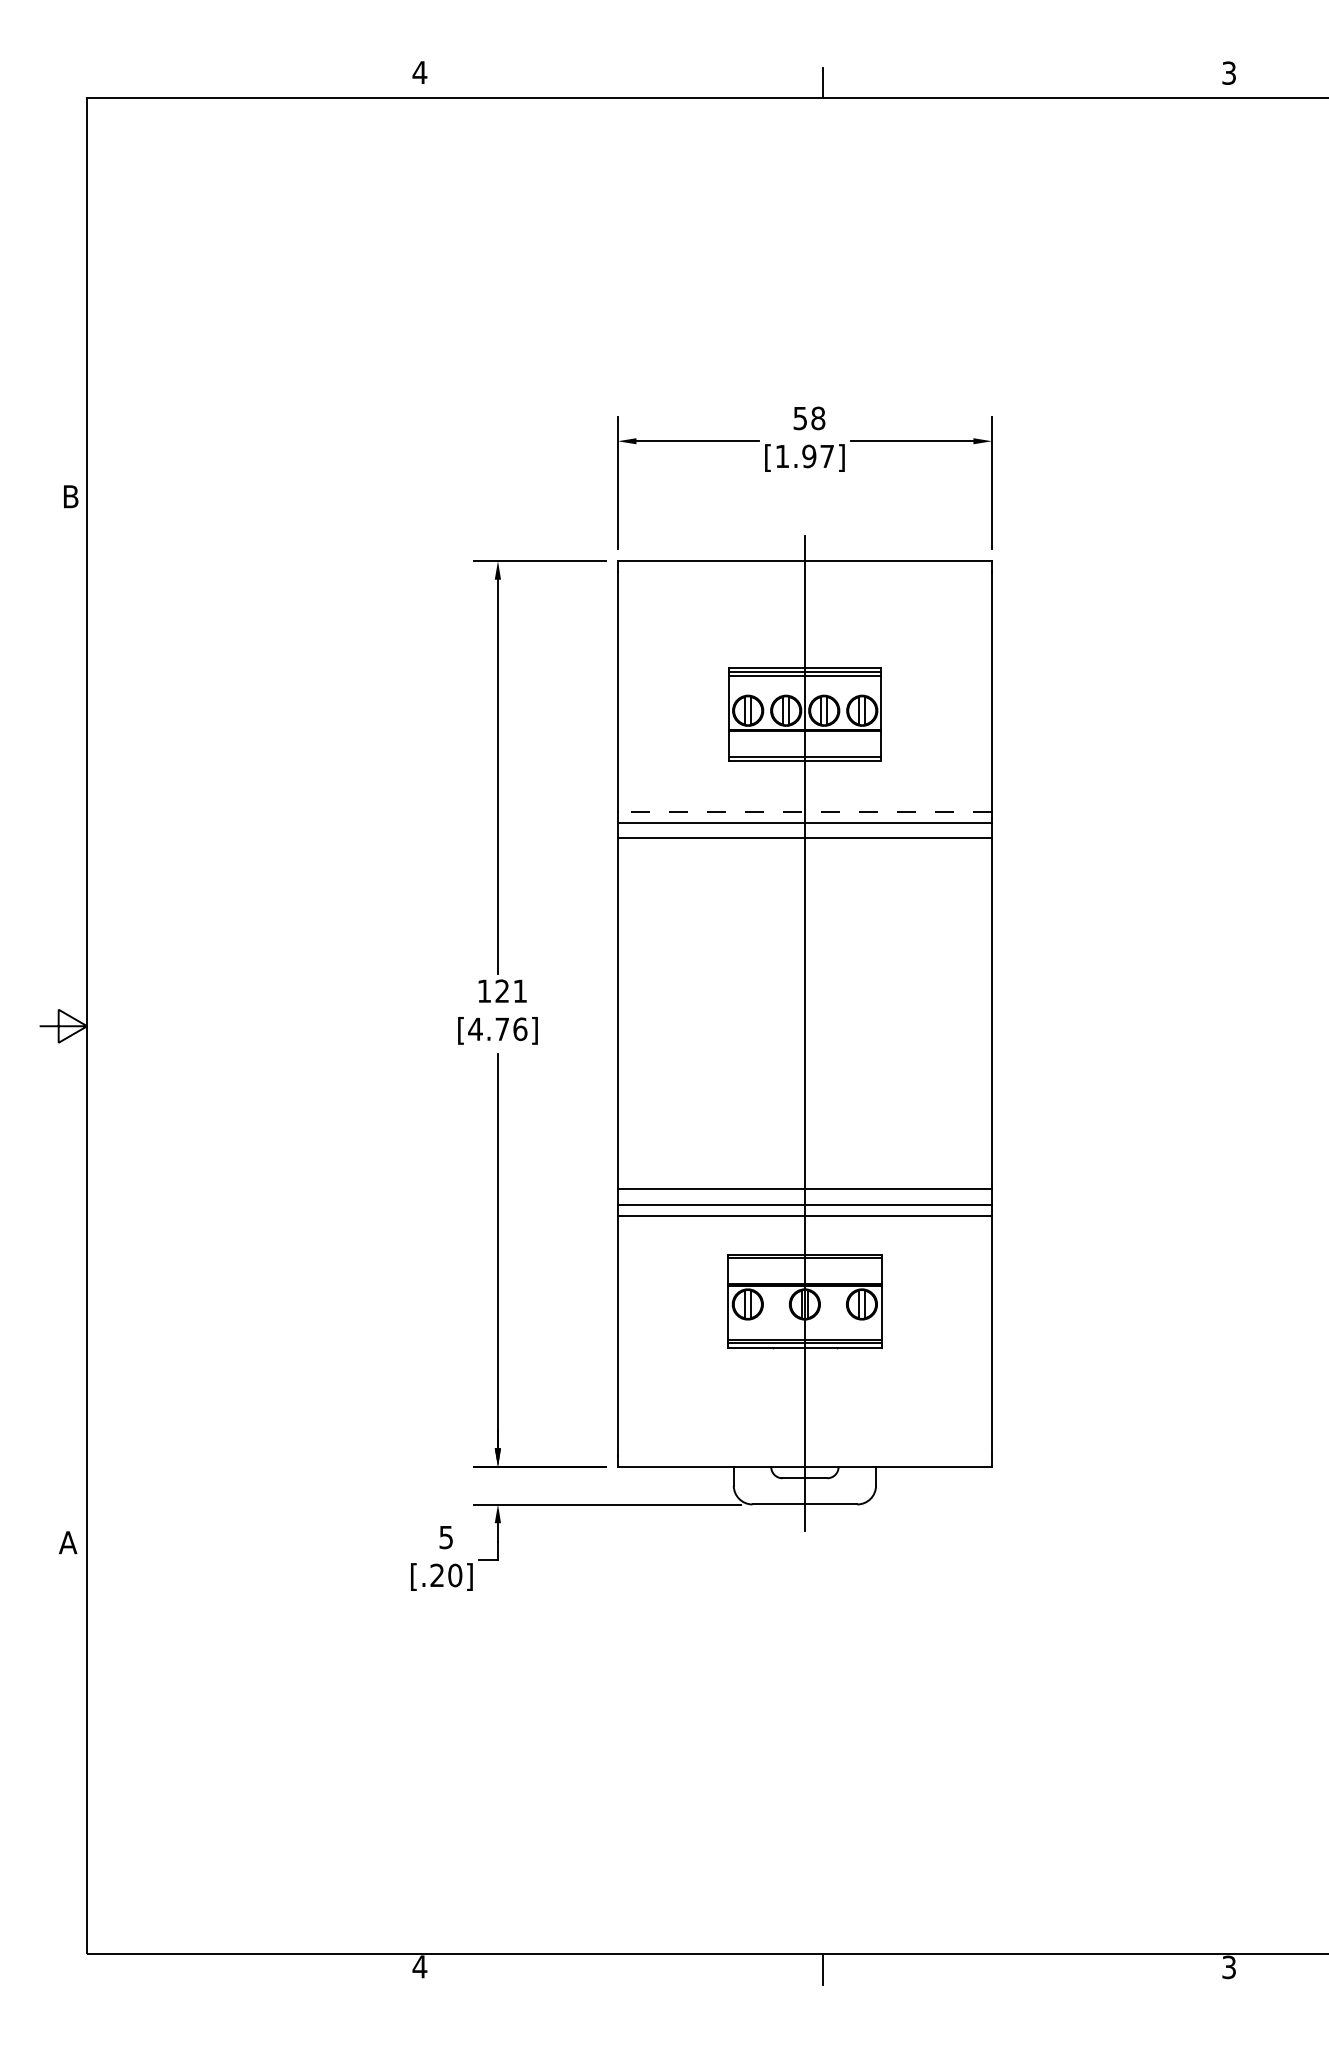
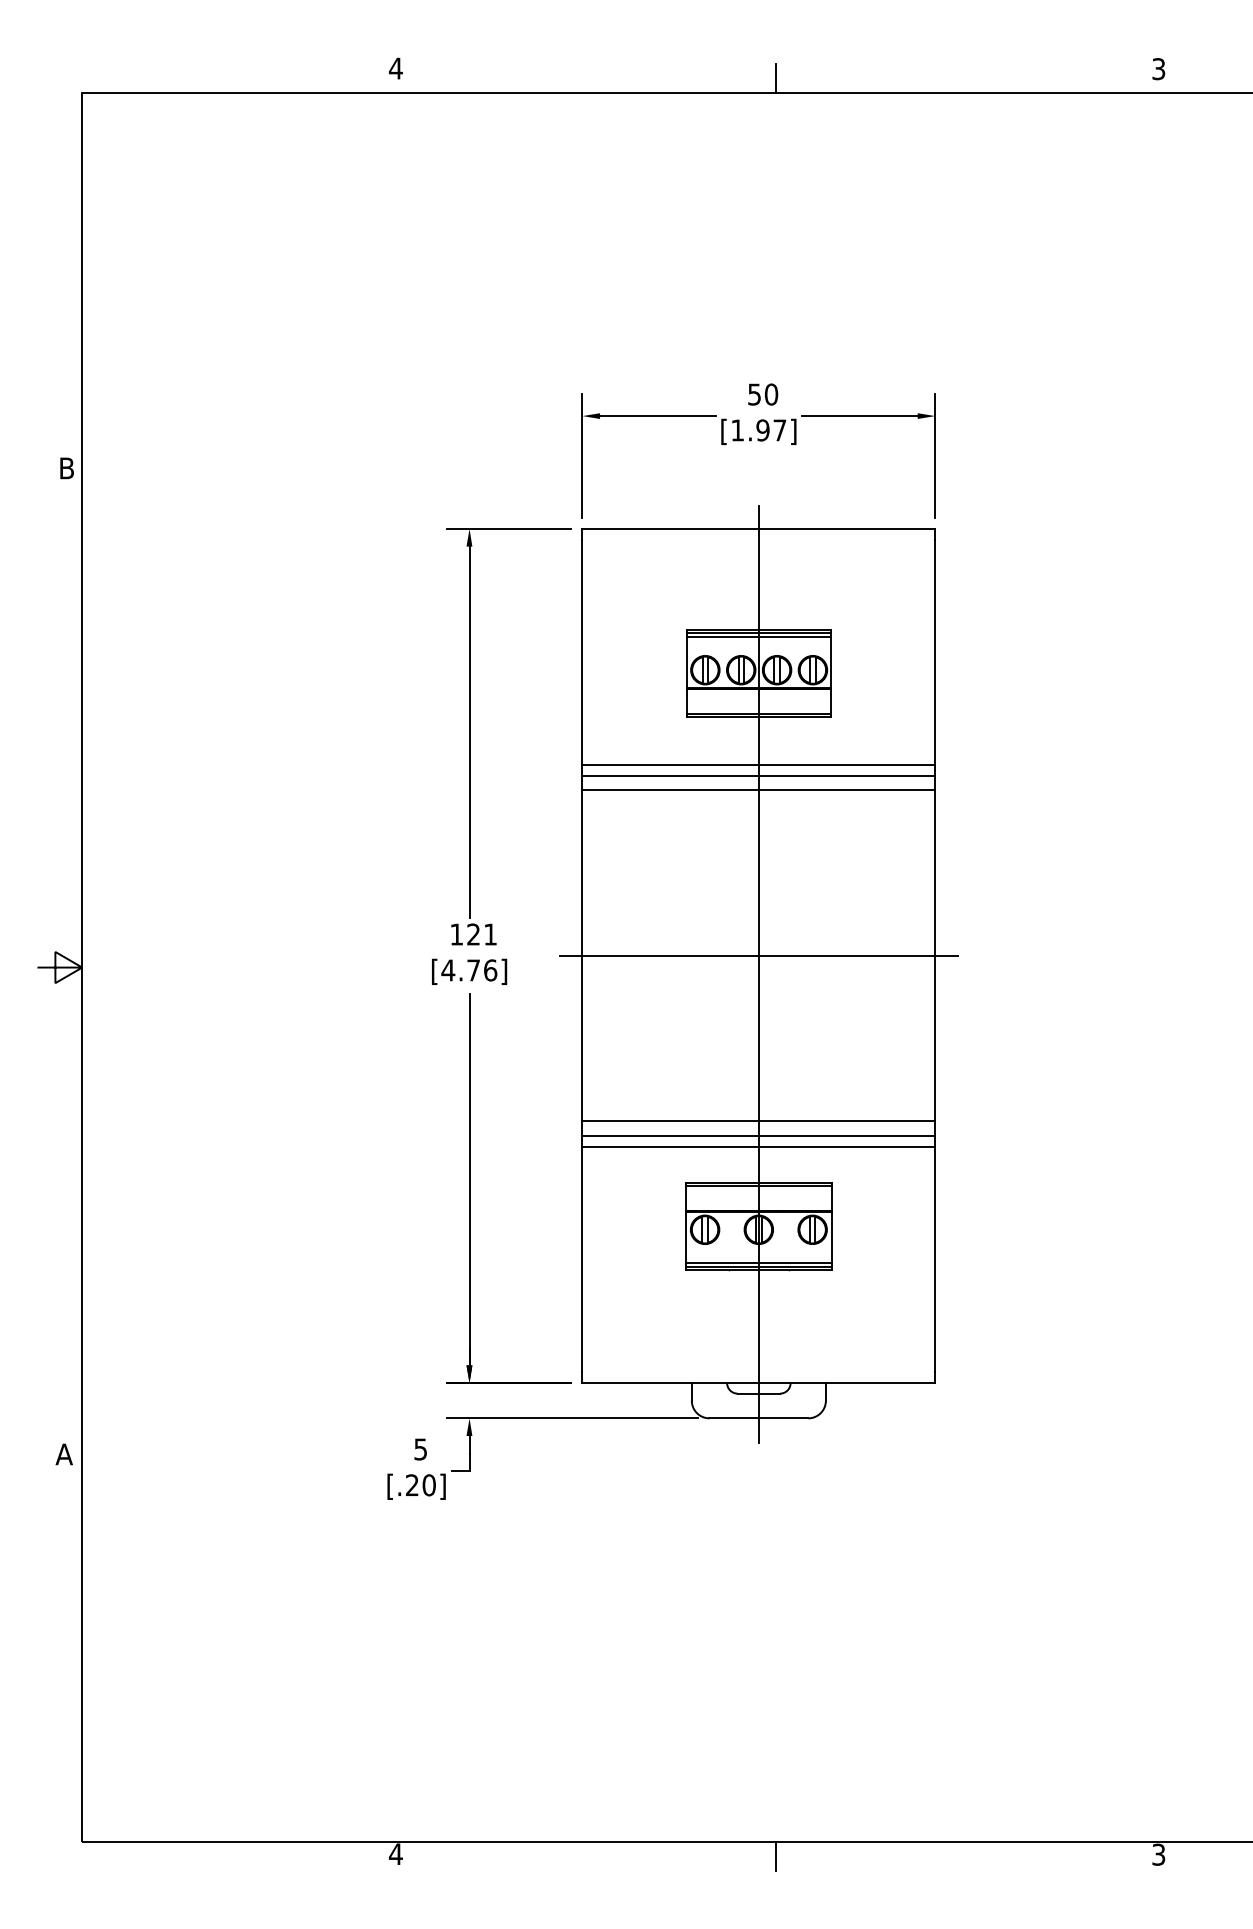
text: (818, 418) -> (771, 394), 58 -> 50
line: (804, 811) -> (758, 765), dashed -> solid
line: (804, 1013) -> (758, 955), added

